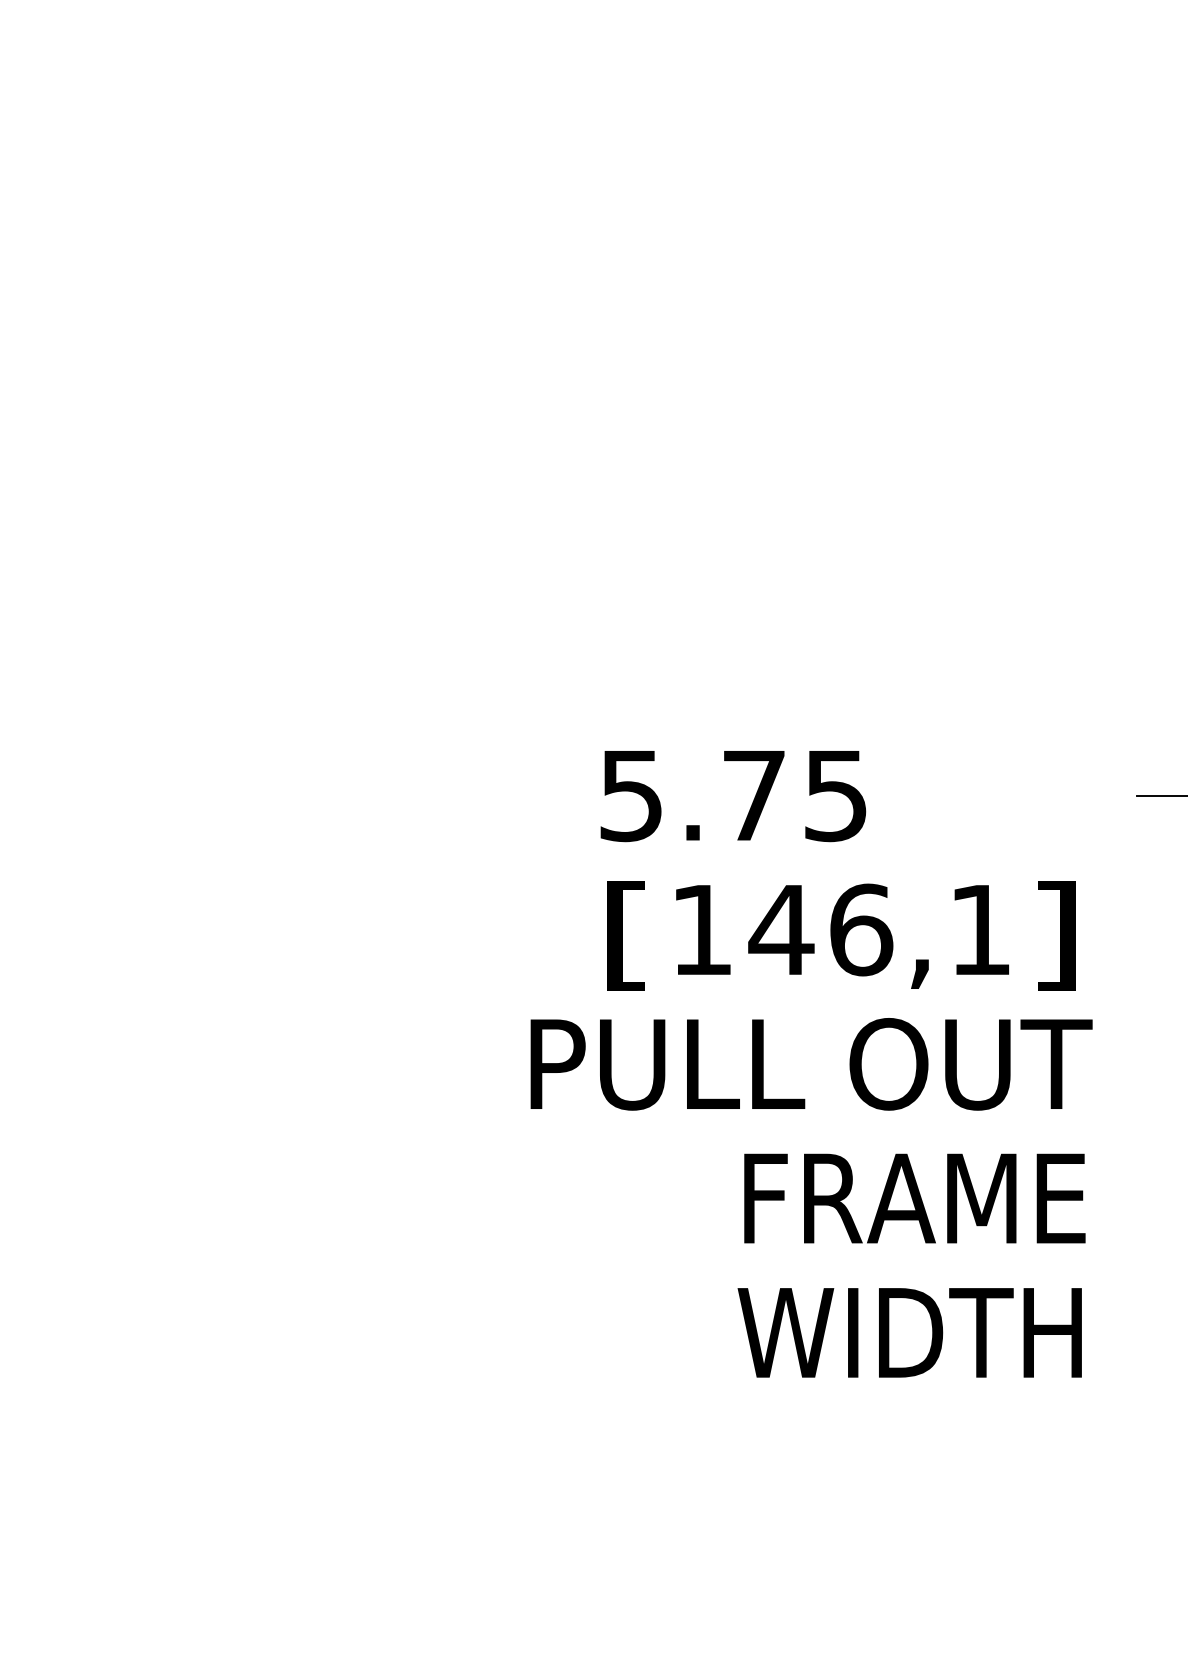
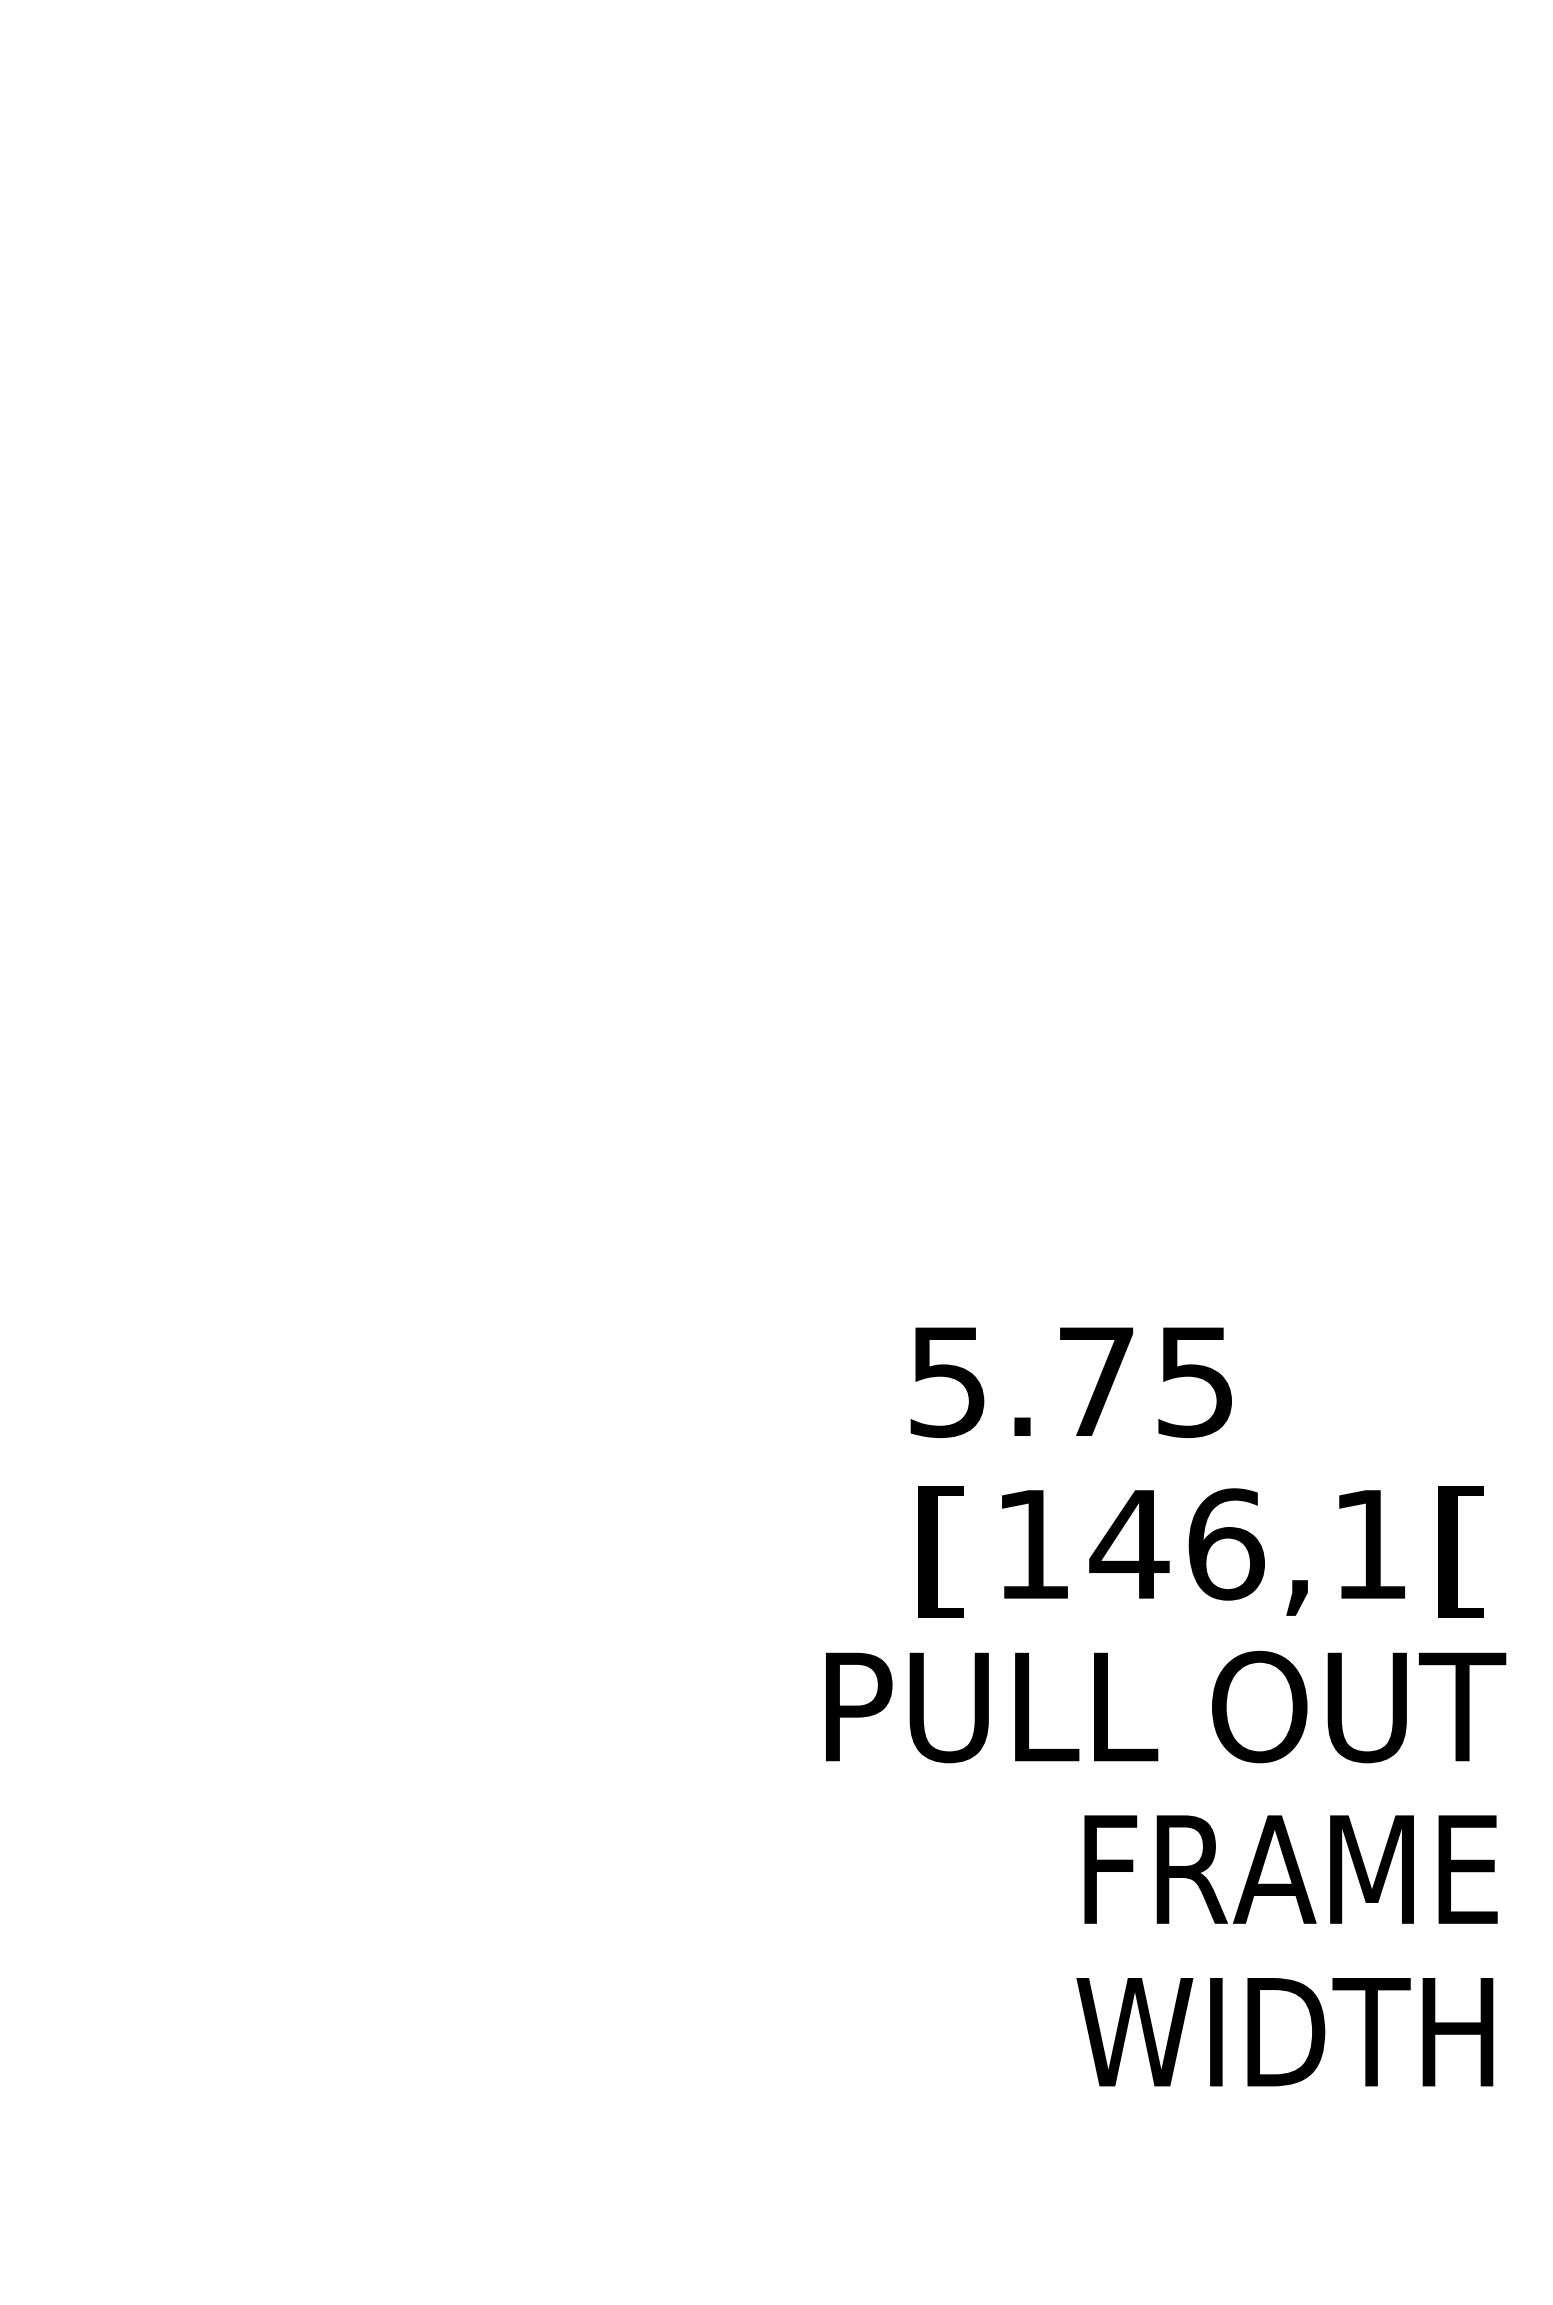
text: (1056, 935) -> (1462, 1551), ] -> [

